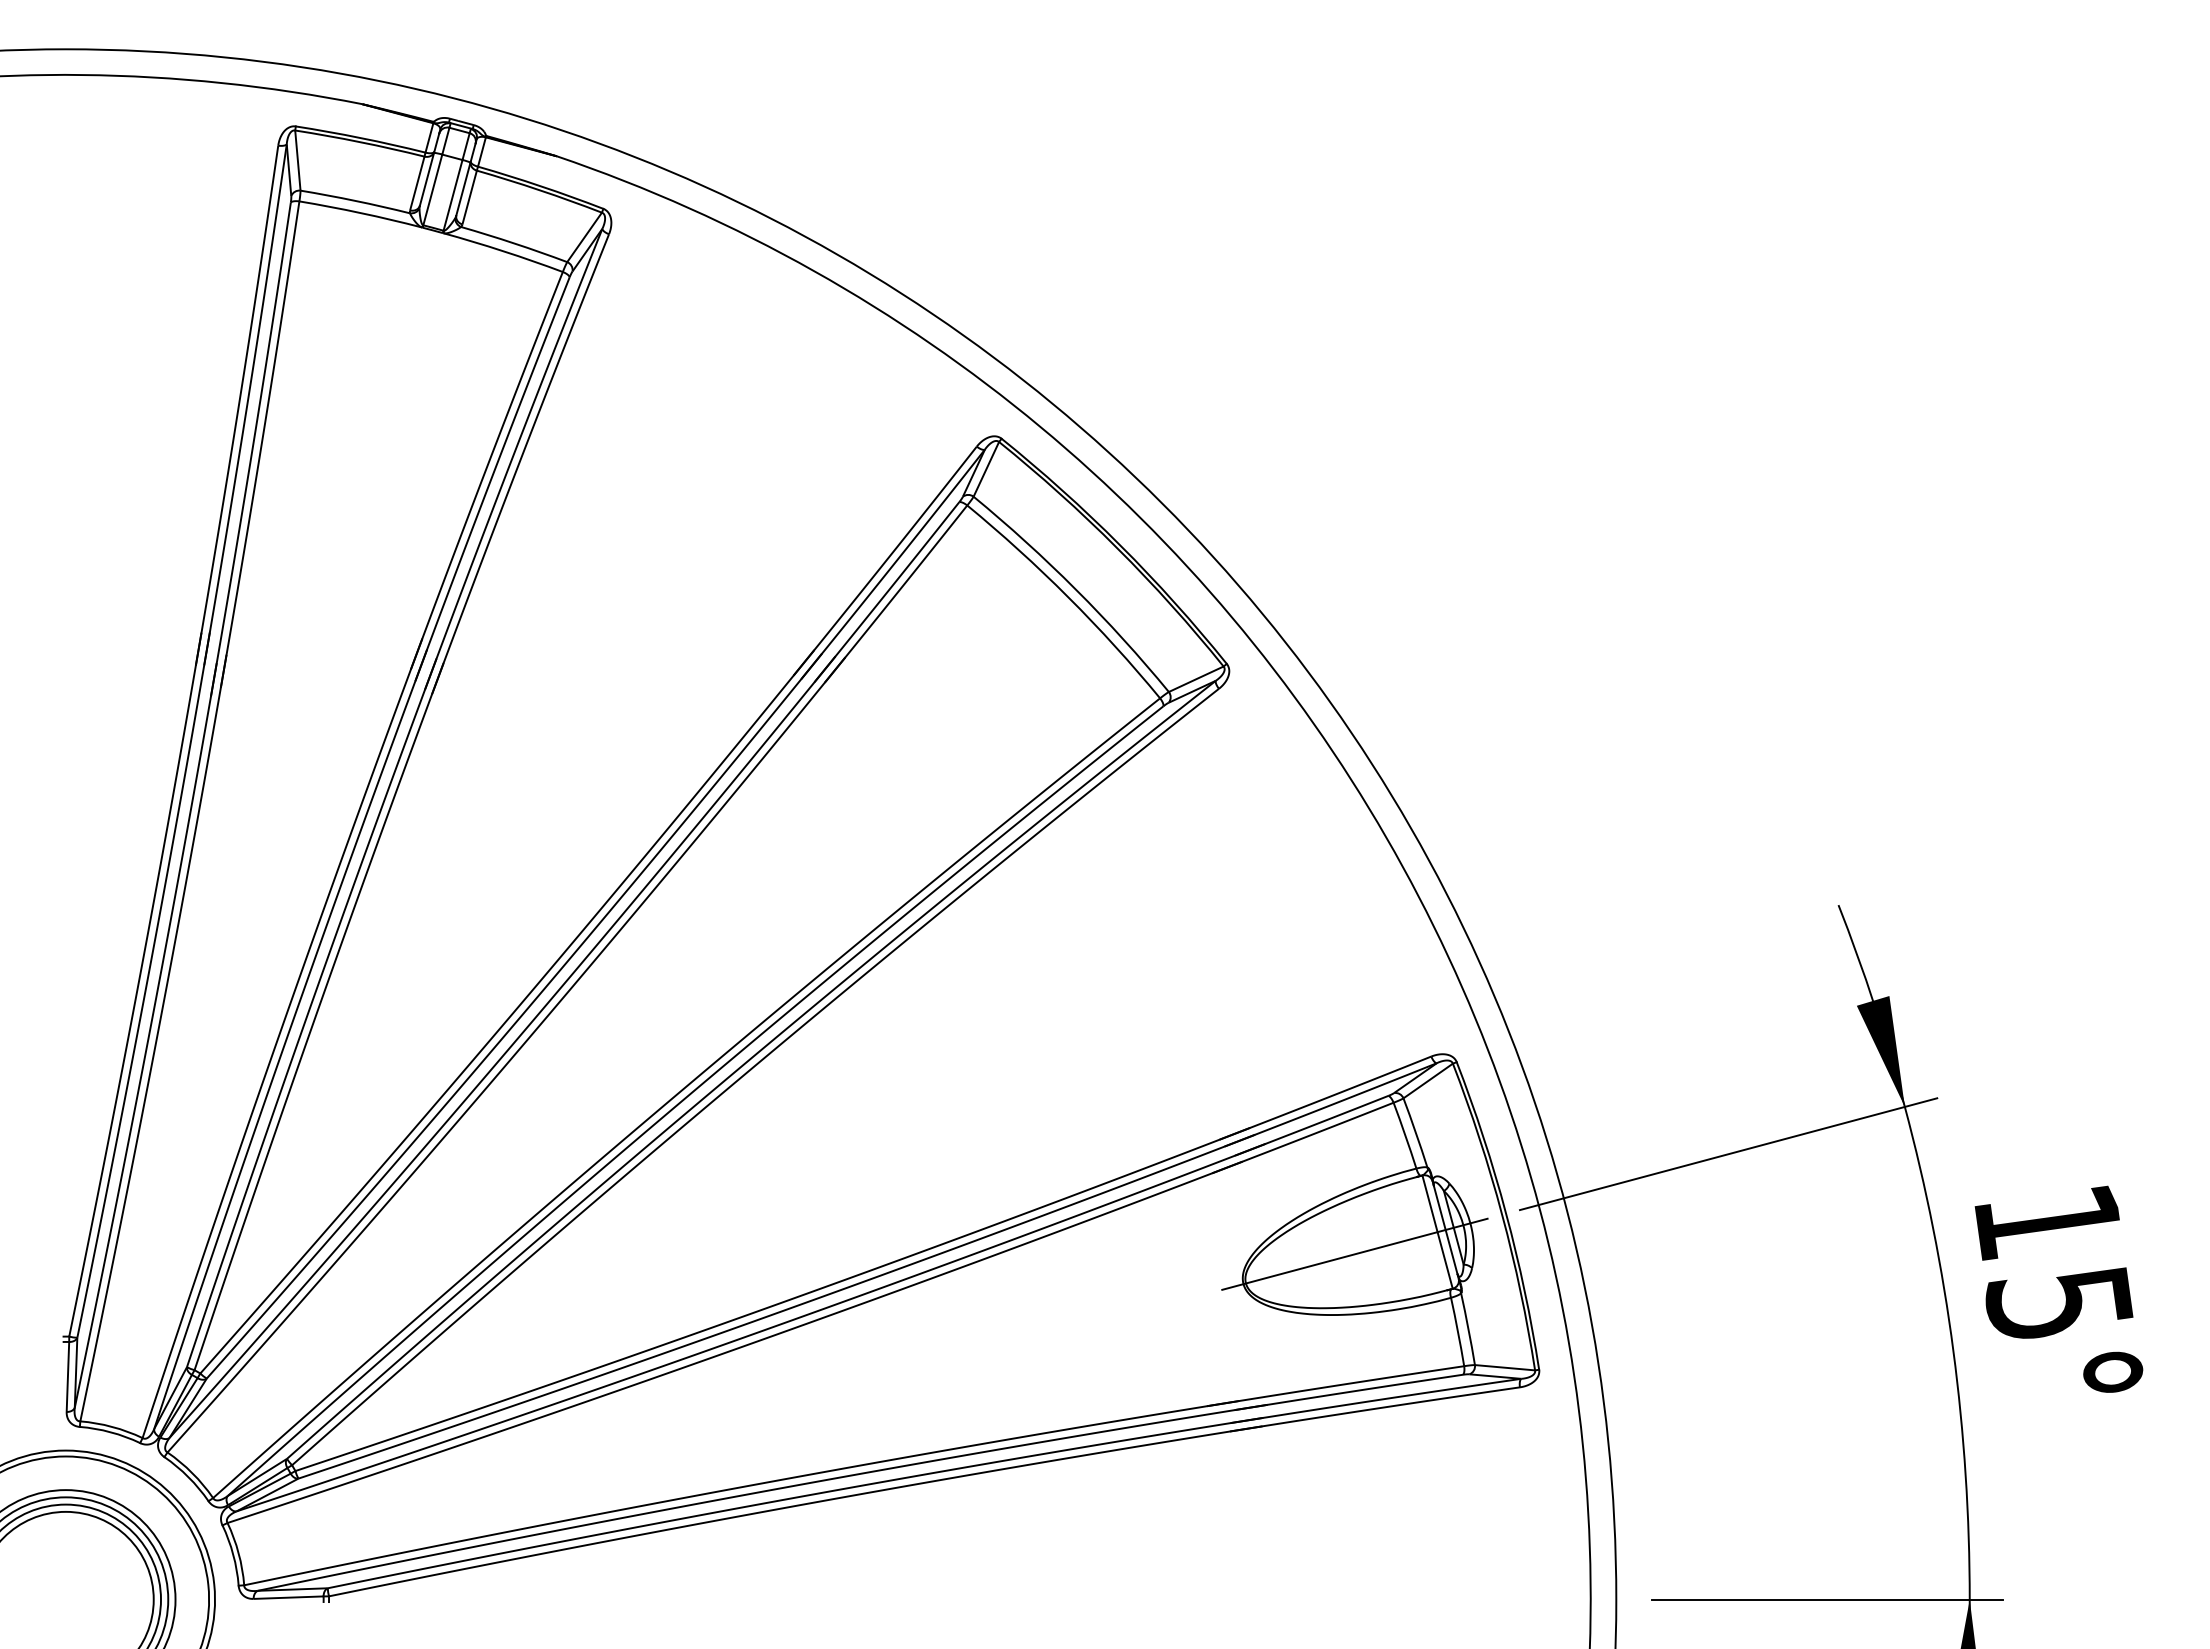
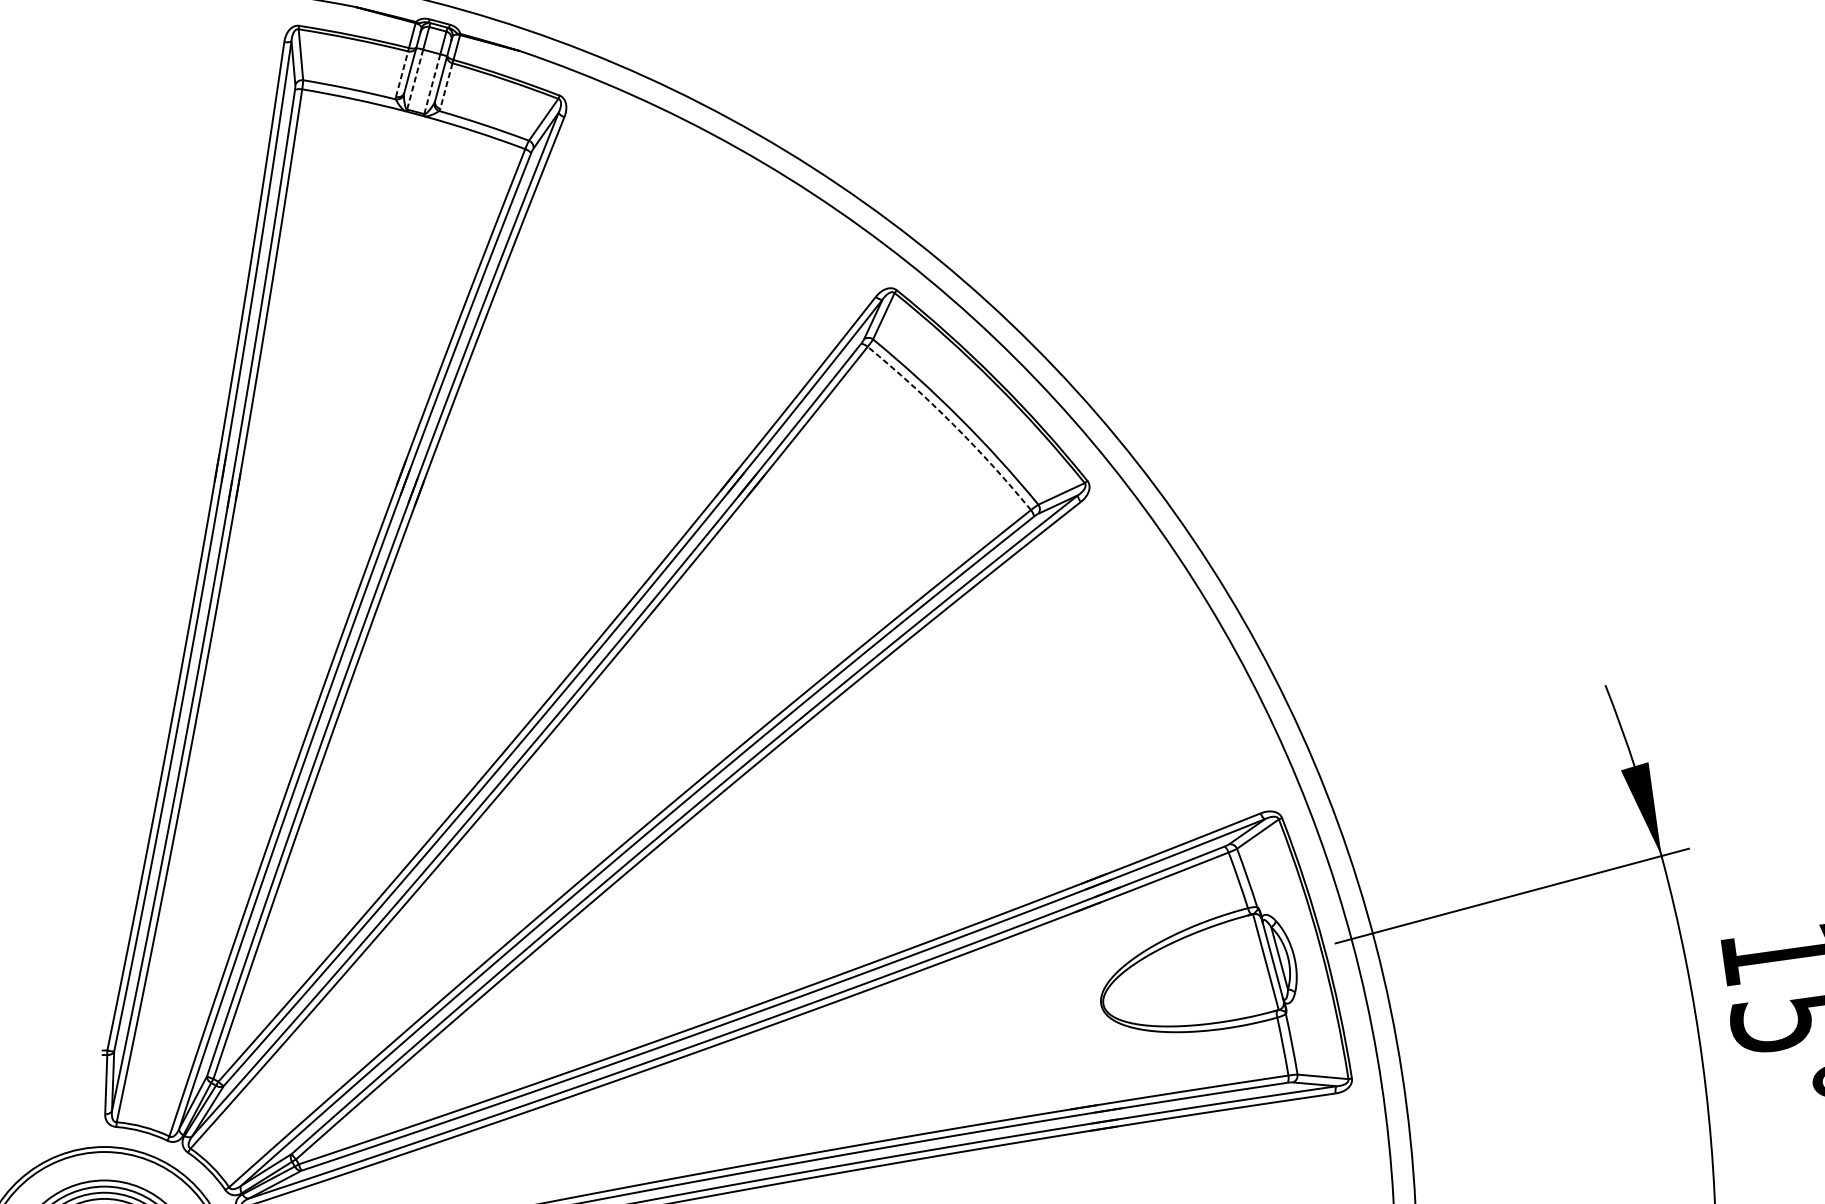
line: (417, 183) -> (402, 74), solid -> dashed
line: (432, 189) -> (414, 79), solid -> dashed
line: (453, 195) -> (432, 84), solid -> dashed
line: (469, 197) -> (446, 86), solid -> dashed
arc: (1068, 597) -> (953, 424), solid -> dashed
line: (1354, 1253) -> (1195, 980), removed

